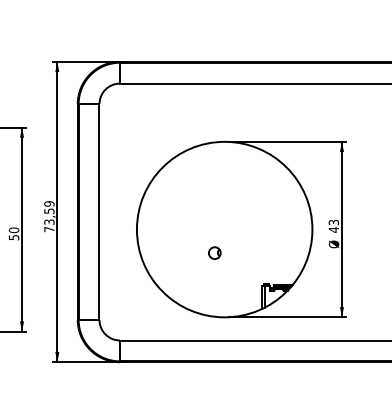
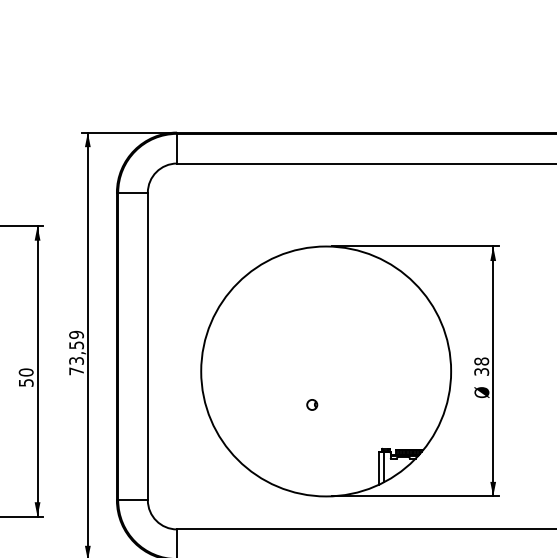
text: (333, 225) -> (481, 365), 43 -> 38
part: (214, 252) -> (311, 404), size x0.6

